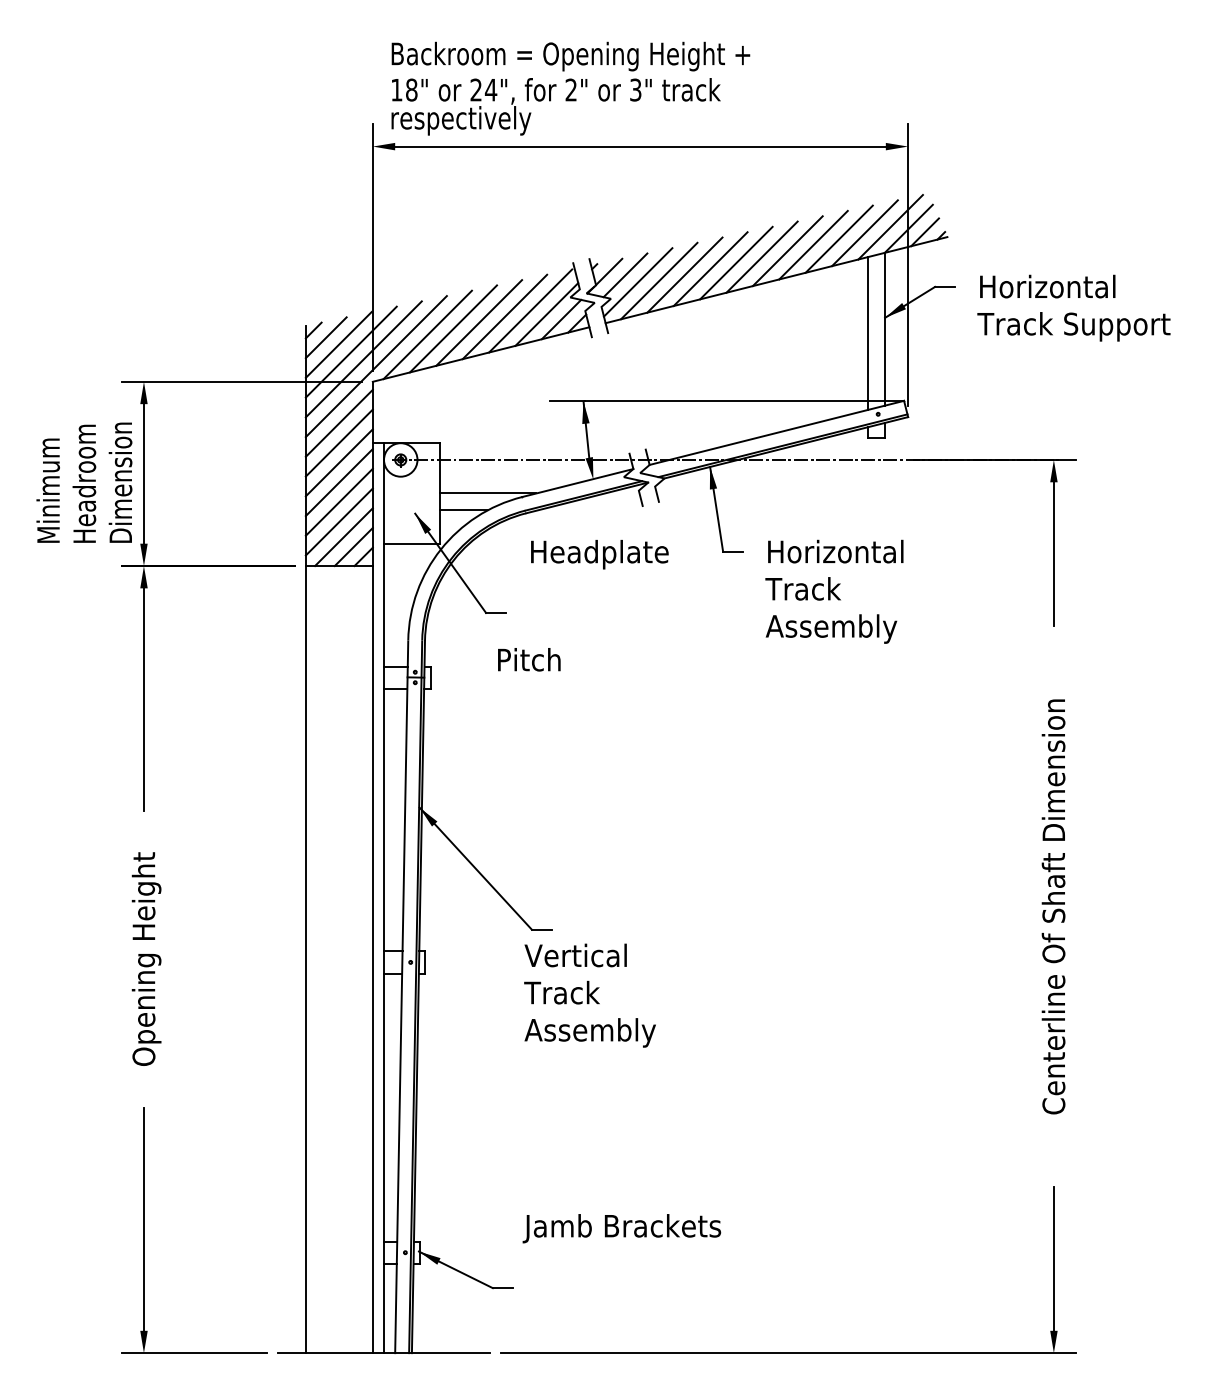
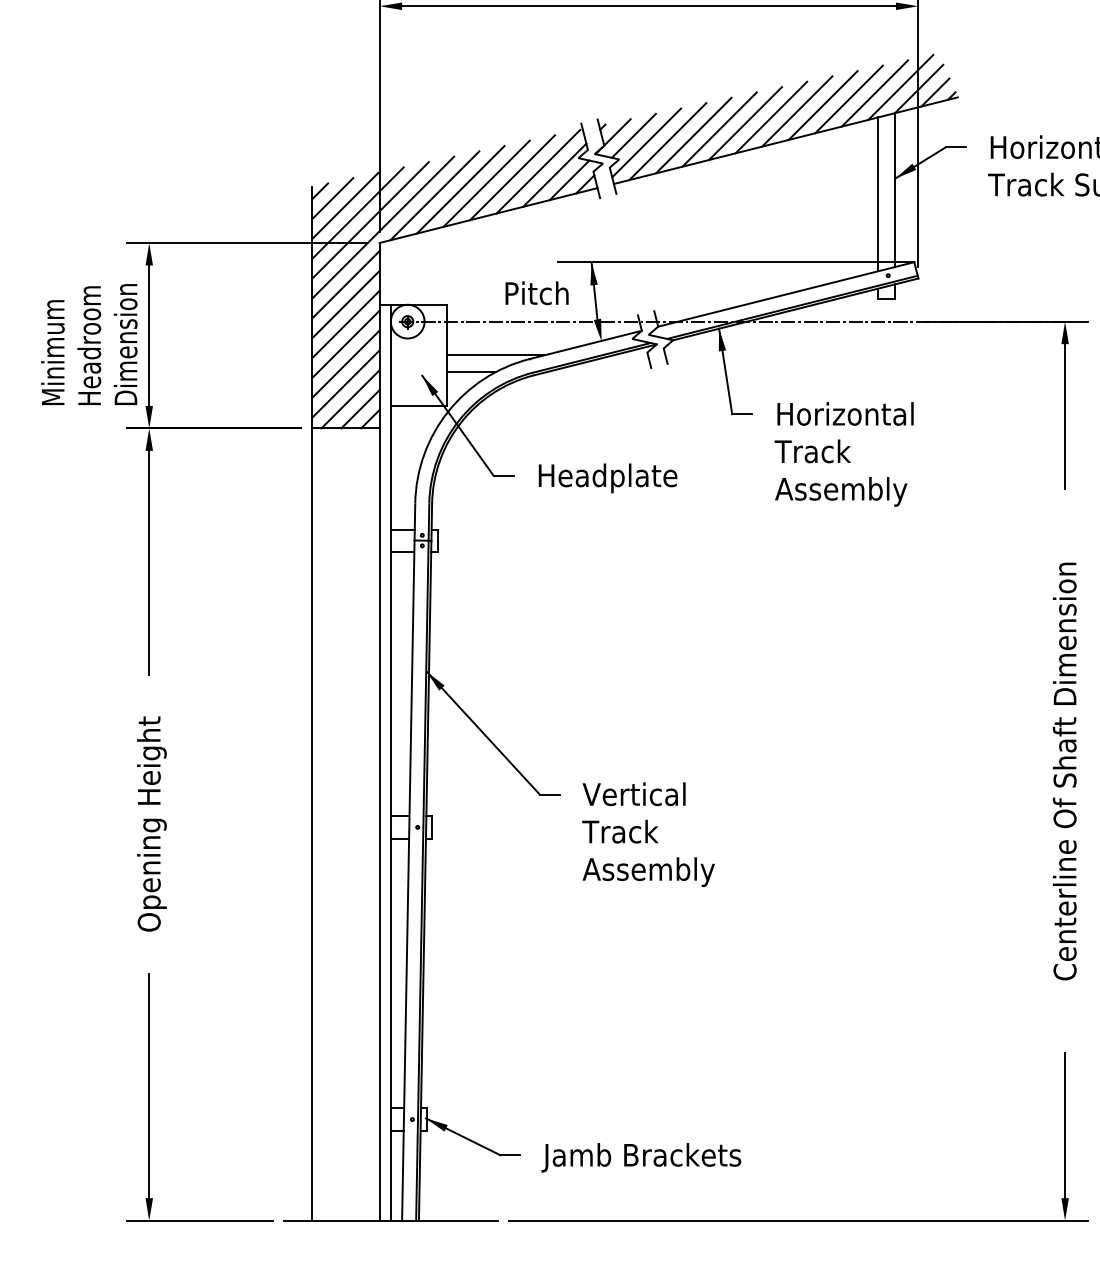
text: (599, 554) -> (607, 478), moved
text: (529, 659) -> (537, 293), moved
text: (589, 995) -> (648, 834), moved
text: (621, 1228) -> (640, 1157), moved

